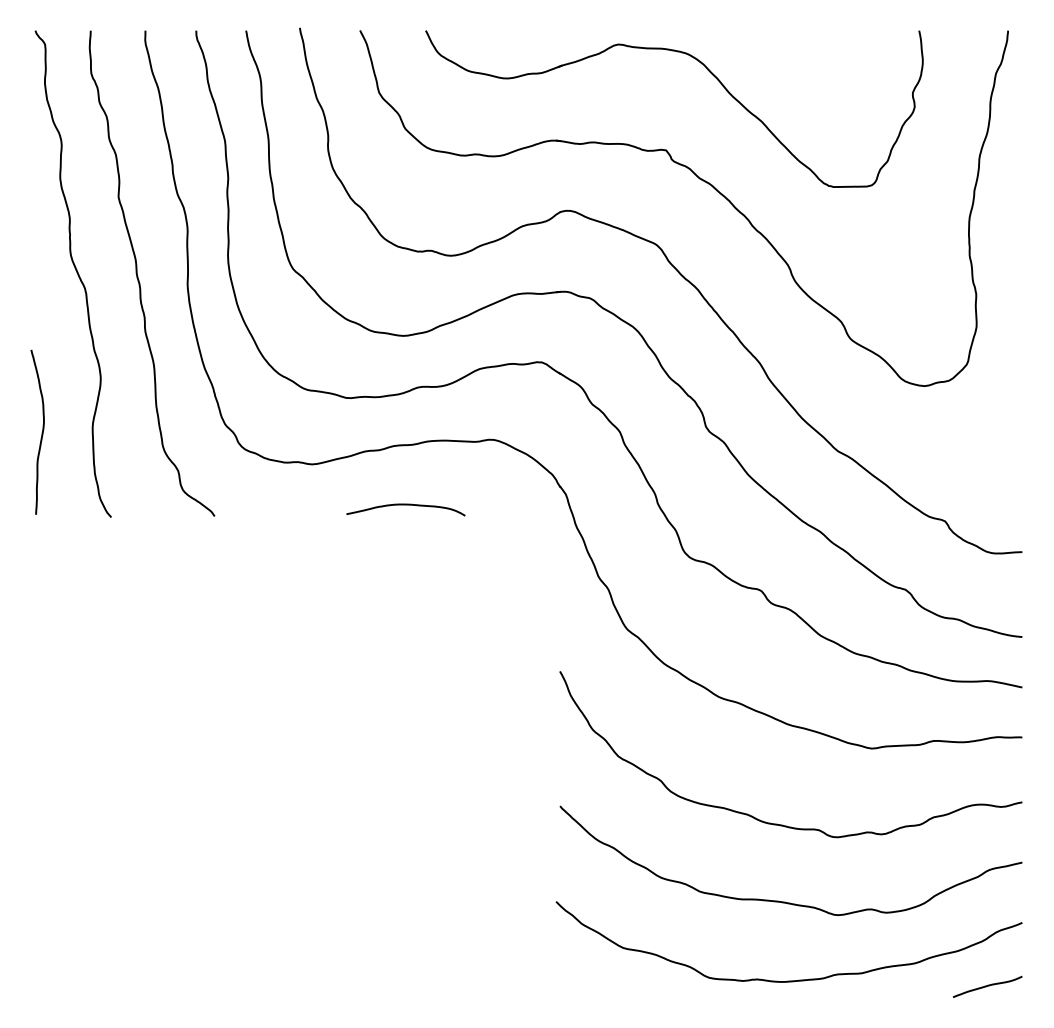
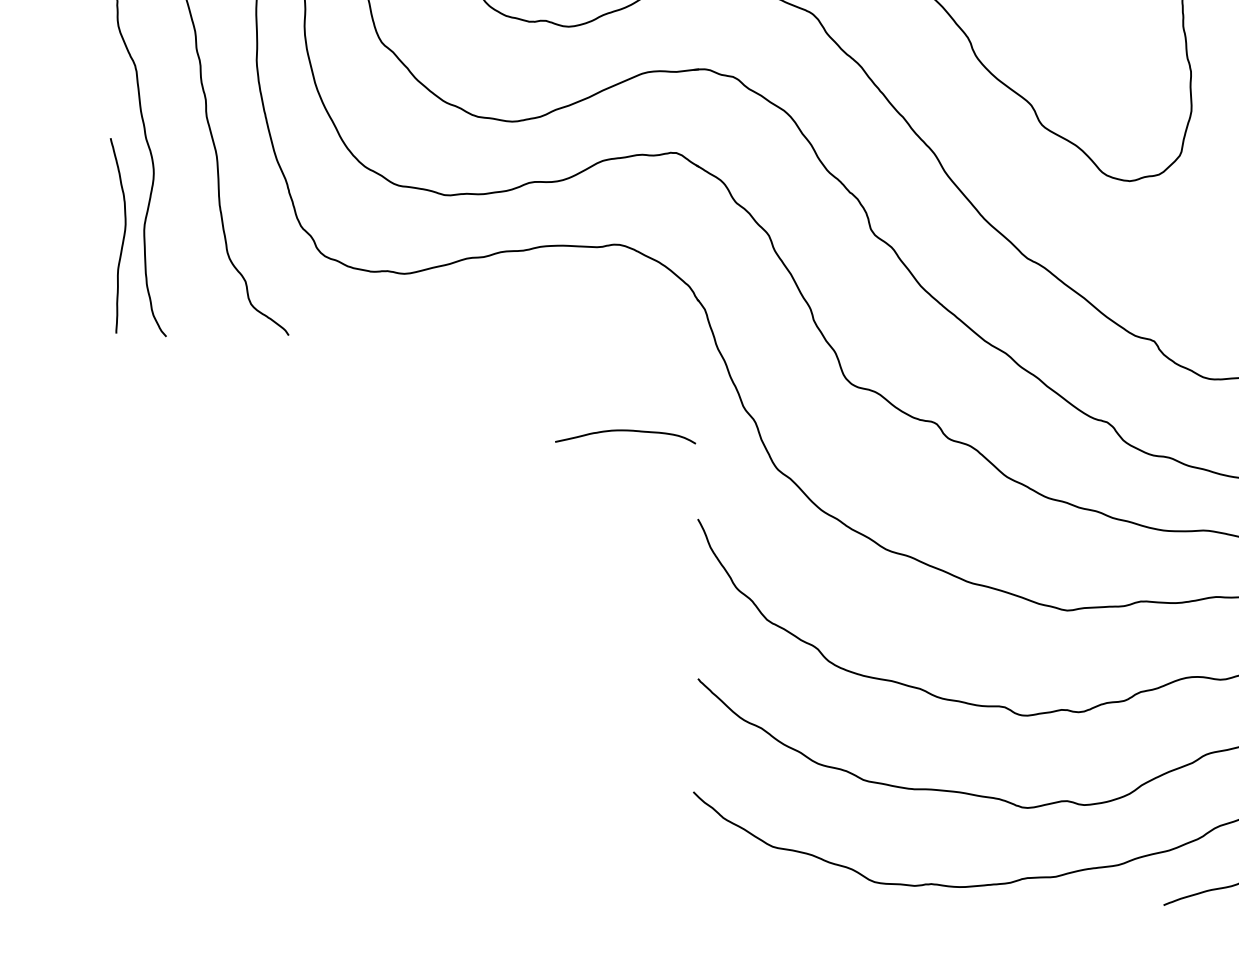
curve: (41, 432) -> (122, 236), moved
curve: (405, 505) -> (625, 431), moved

